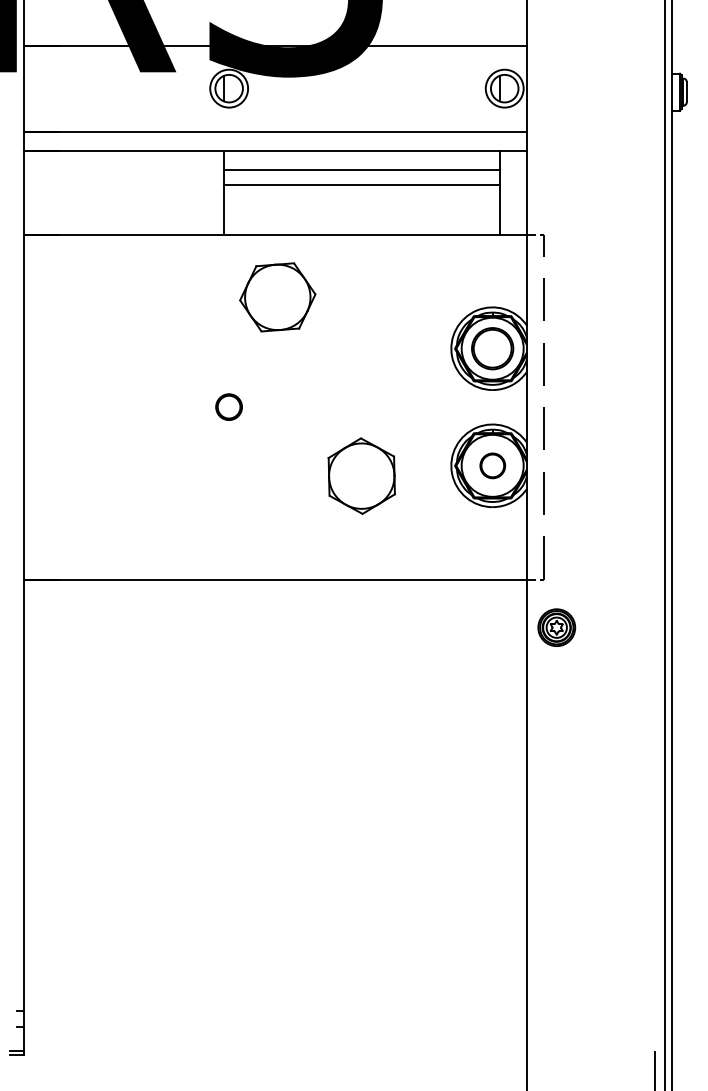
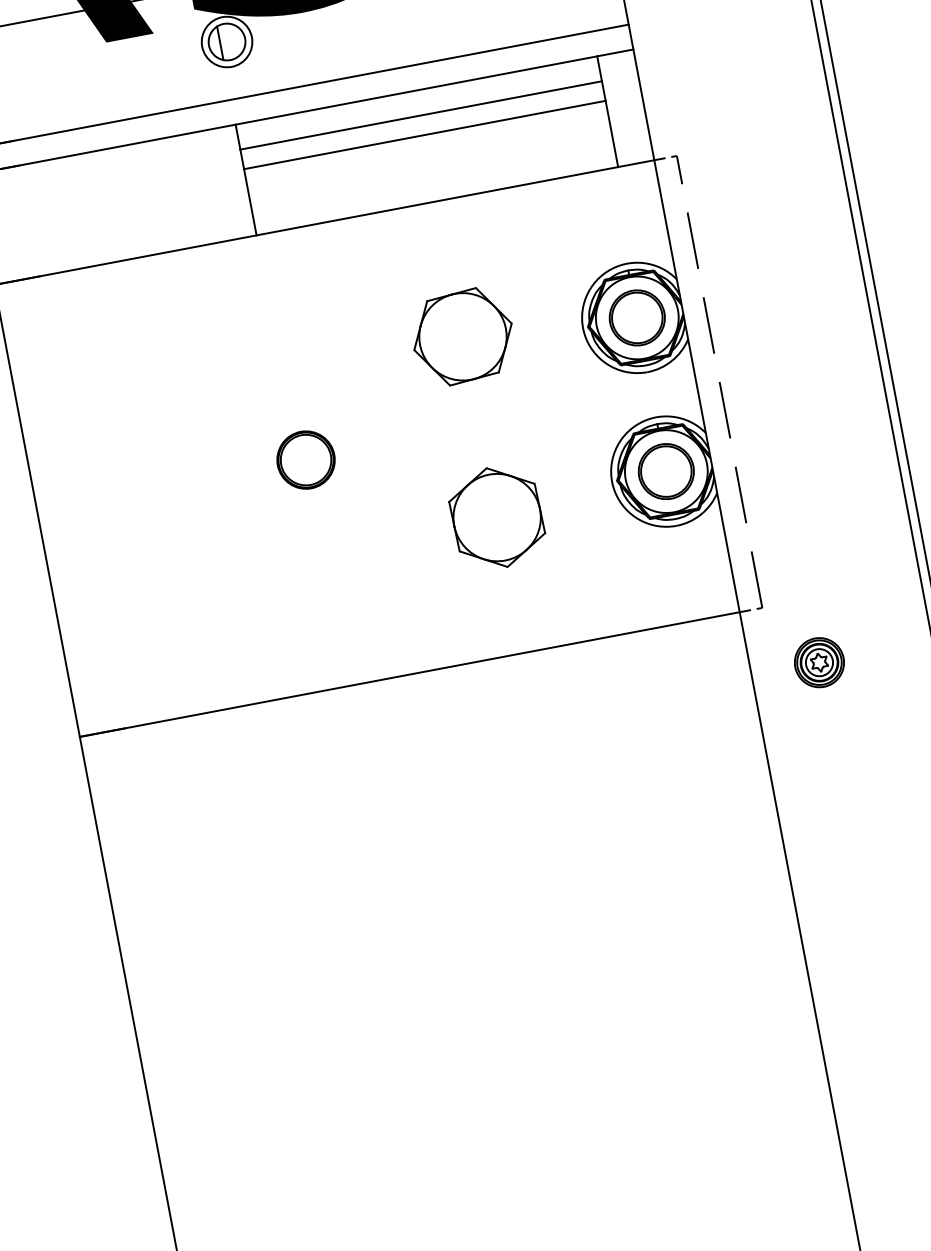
part: (277, 297) -> (462, 337), moved
part: (228, 406) -> (304, 459), size x1.67
part: (492, 465) -> (666, 471), size x1.67
part: (556, 627) -> (819, 662), moved

